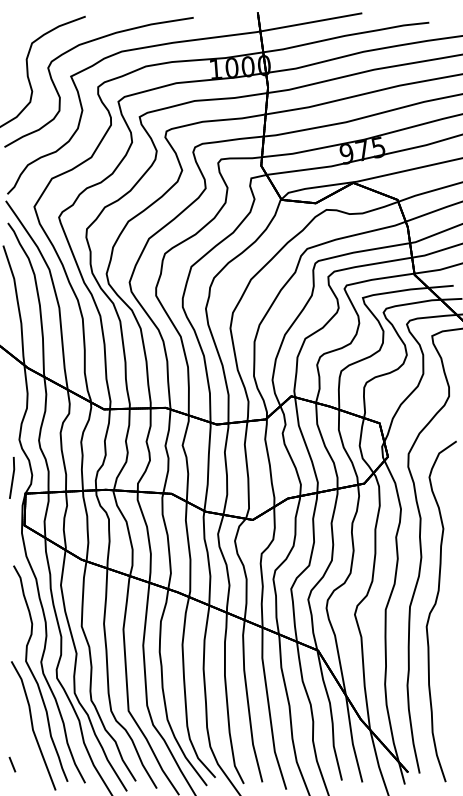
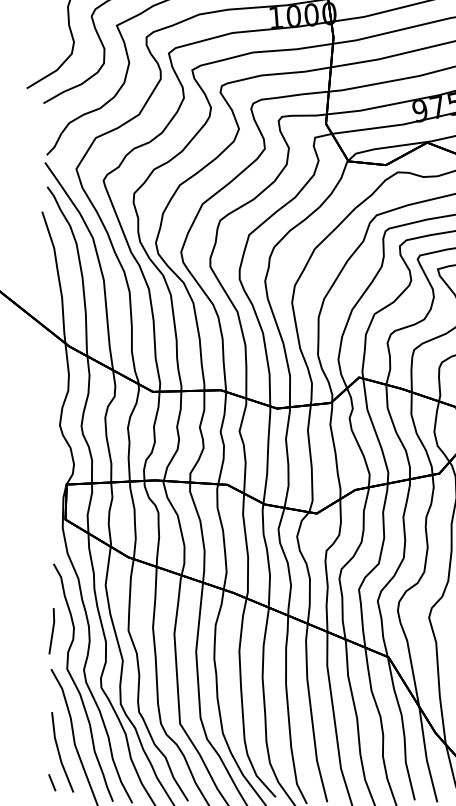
line: (12, 477) -> (52, 630), moved
line: (19, 736) -> (60, 751), added

